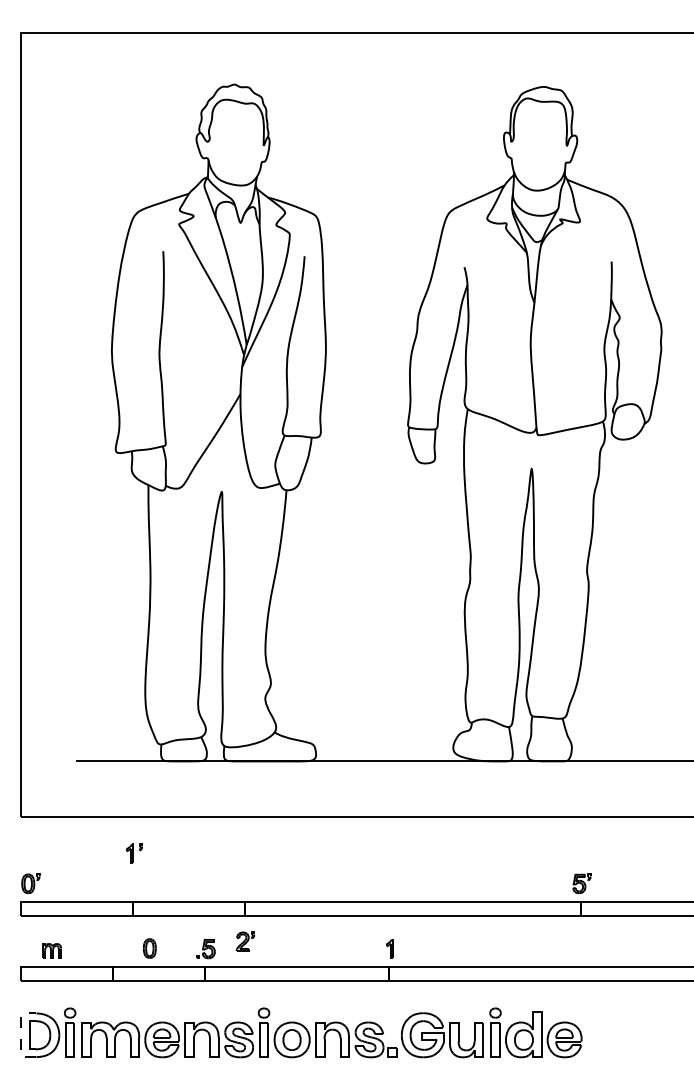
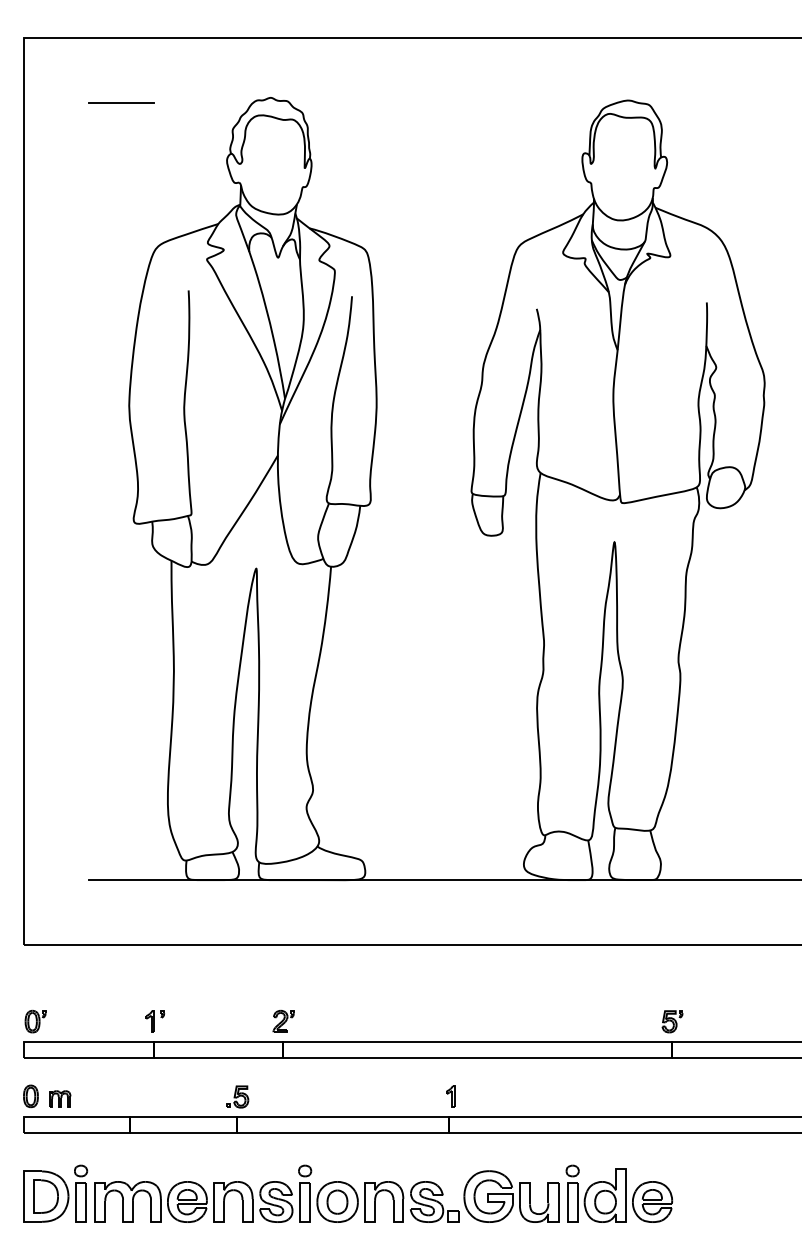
line: (104, 88) -> (120, 102), added
part: (134, 853) -> (155, 1021), moved
part: (245, 941) -> (283, 1021), moved
part: (149, 948) -> (30, 1096), moved
line: (20, 1035) -> (23, 1196), dashed -> solid

